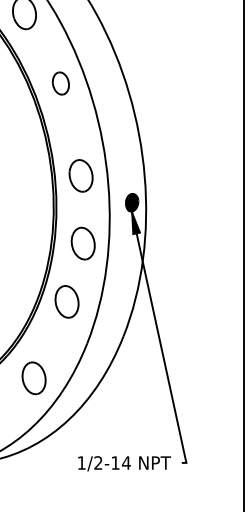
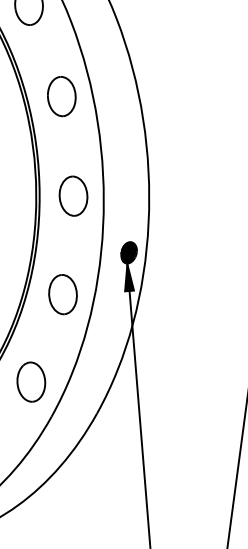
part: (60, 83) -> (61, 96), size x1.43
part: (80, 175) -> (72, 195), moved
part: (66, 301) -> (30, 381), moved

